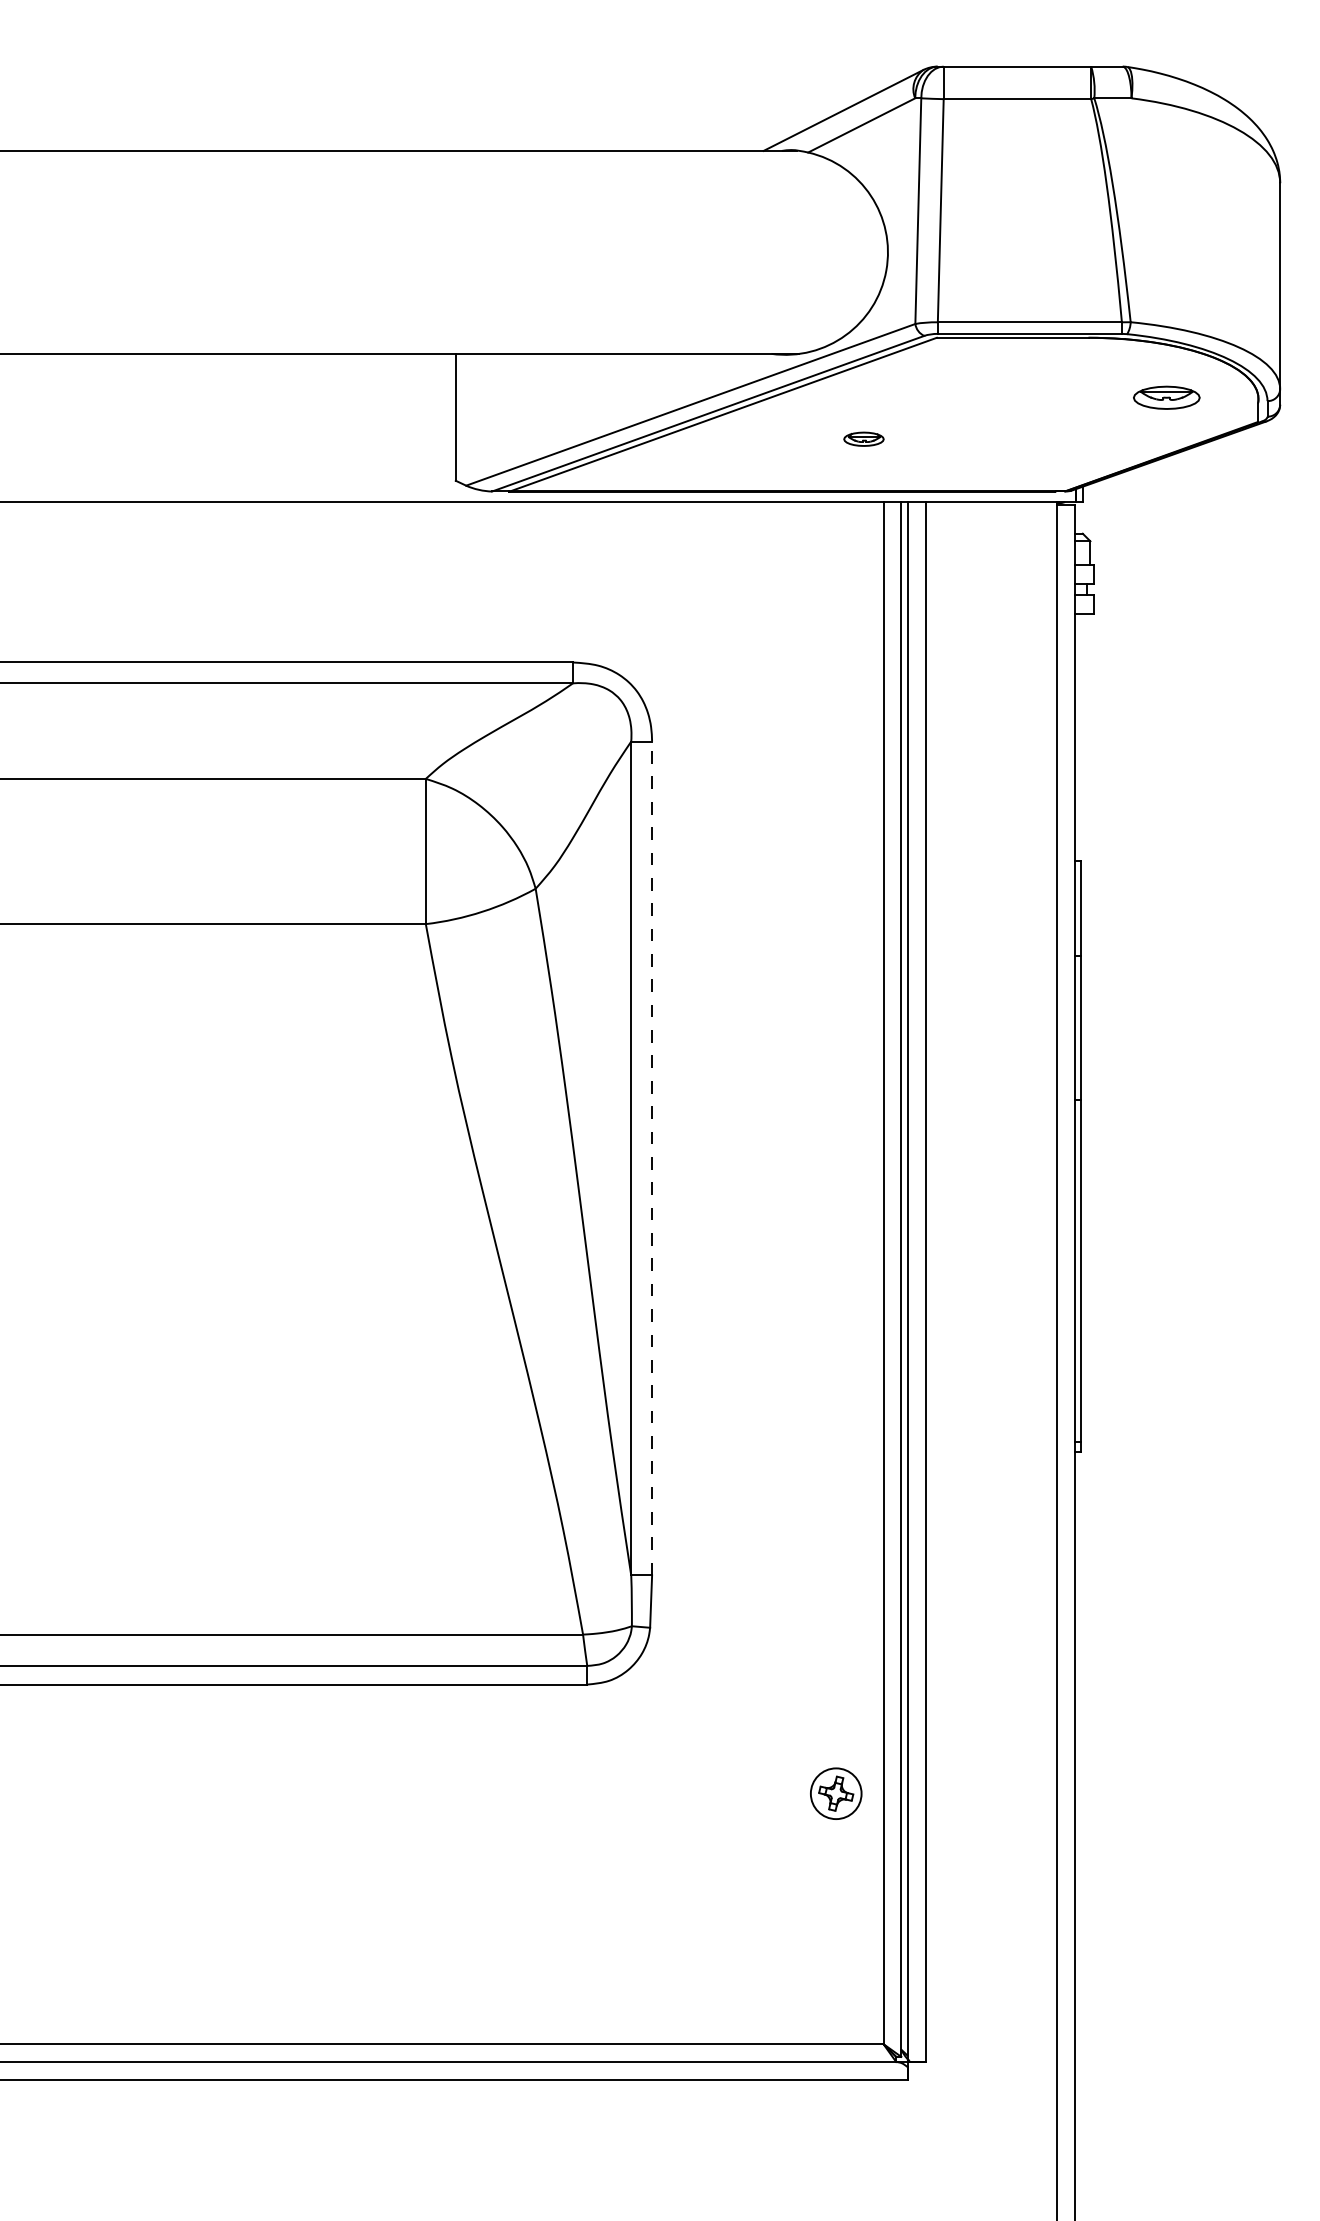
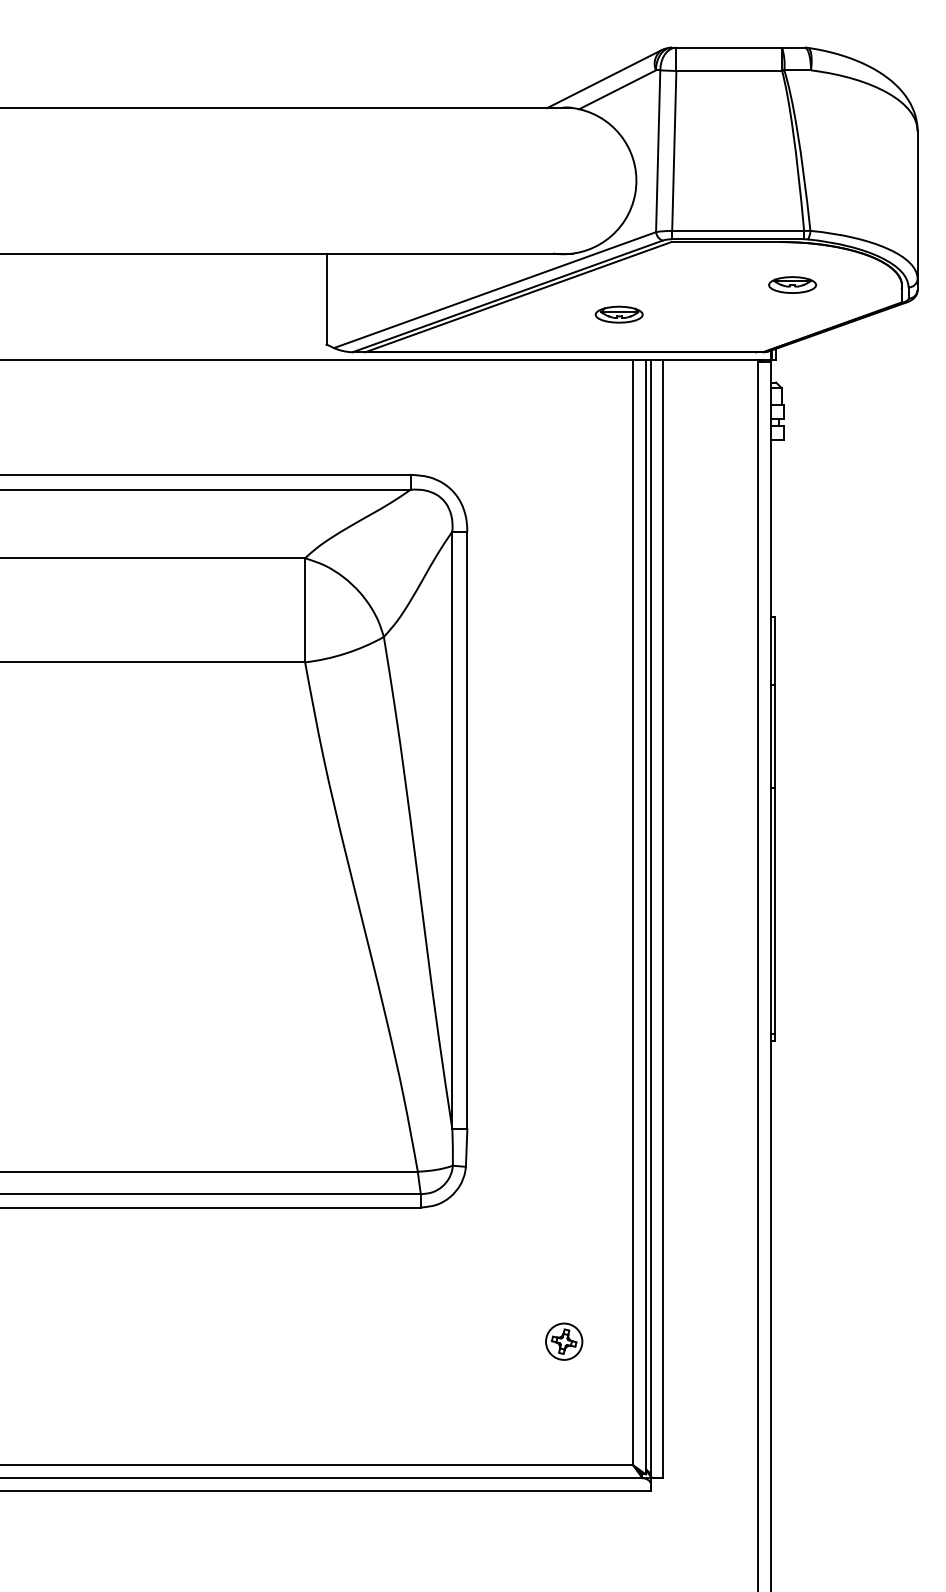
part: (1166, 397) -> (792, 284), moved
part: (863, 439) -> (618, 314), size x1.67
line: (652, 1158) -> (467, 830), dashed -> solid
part: (836, 1793) -> (564, 1341), moved

